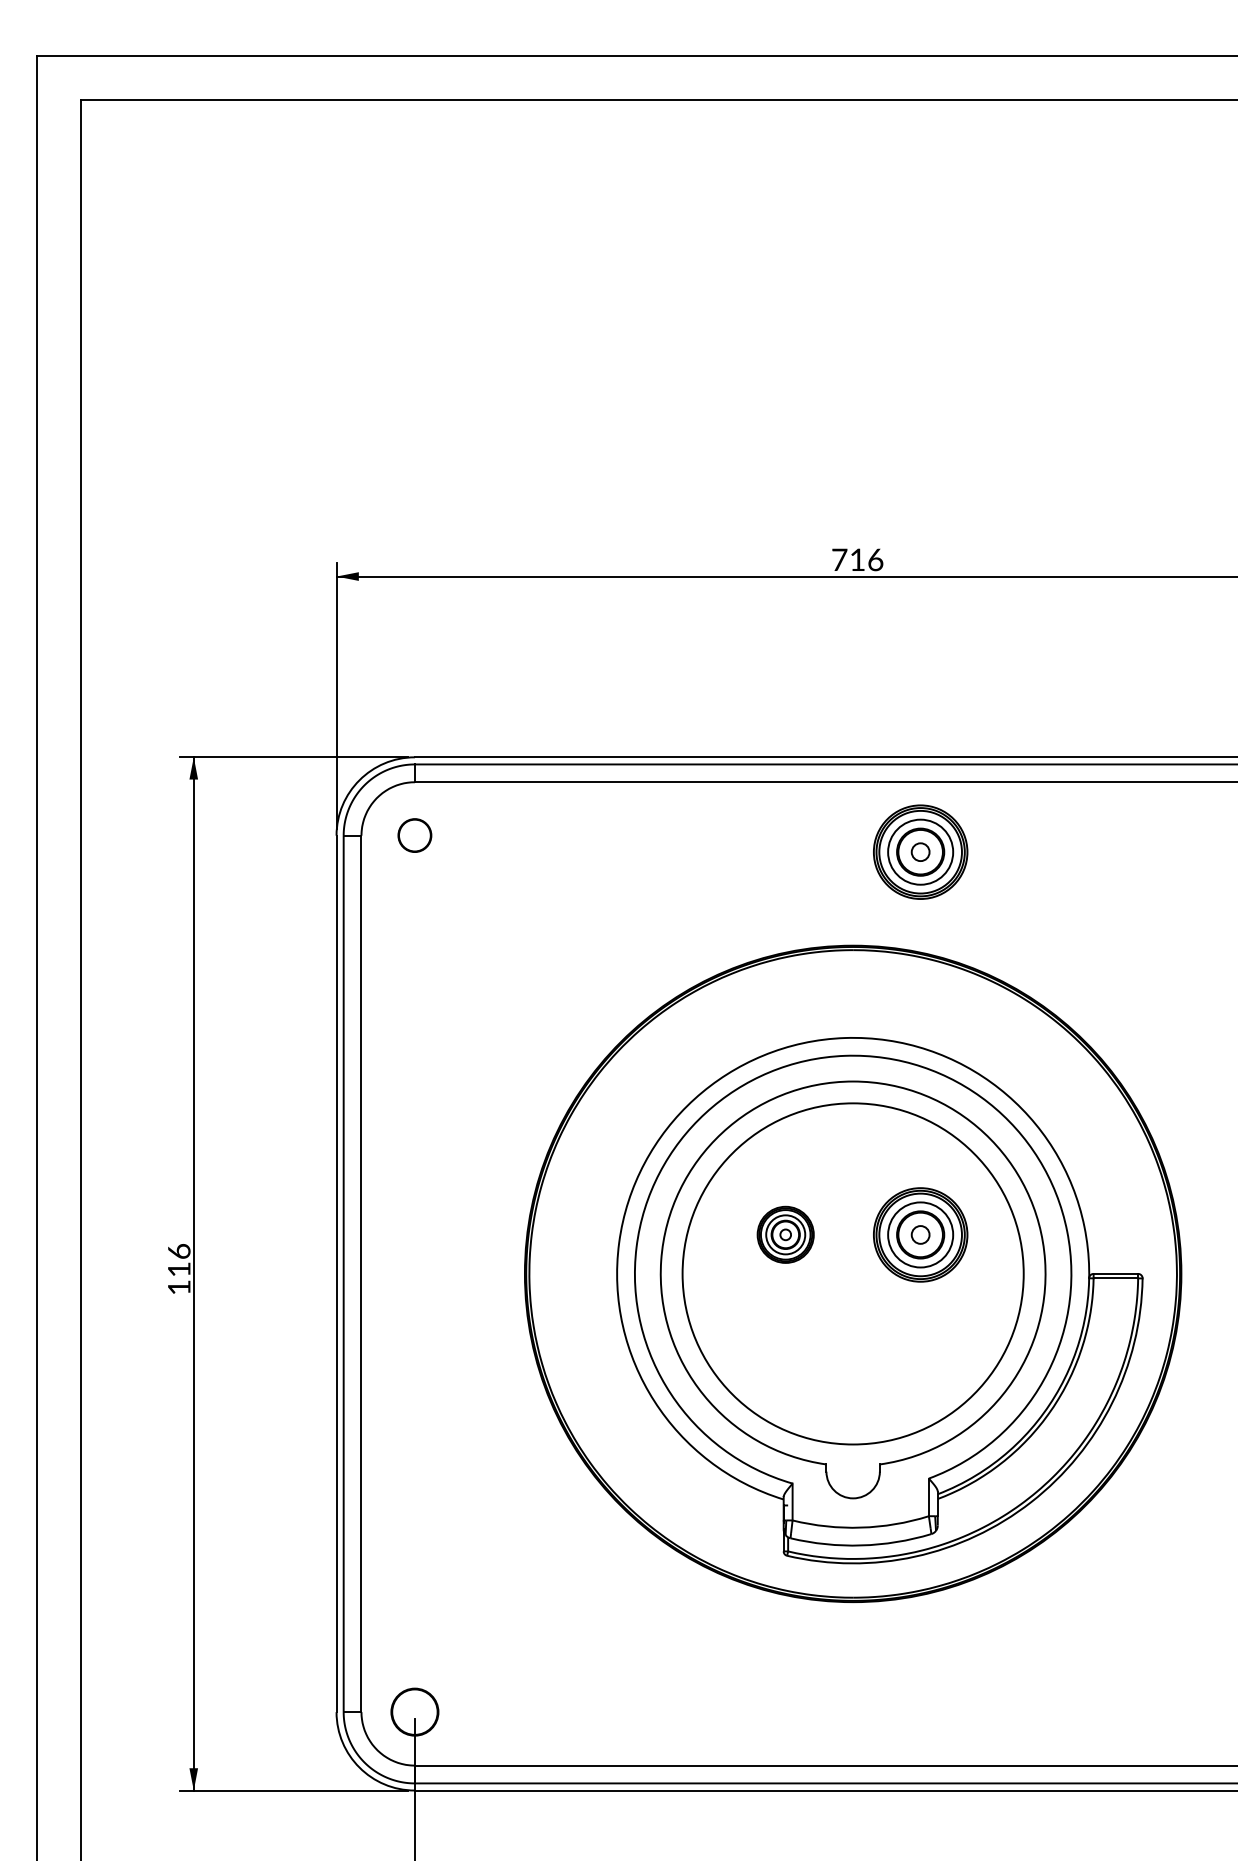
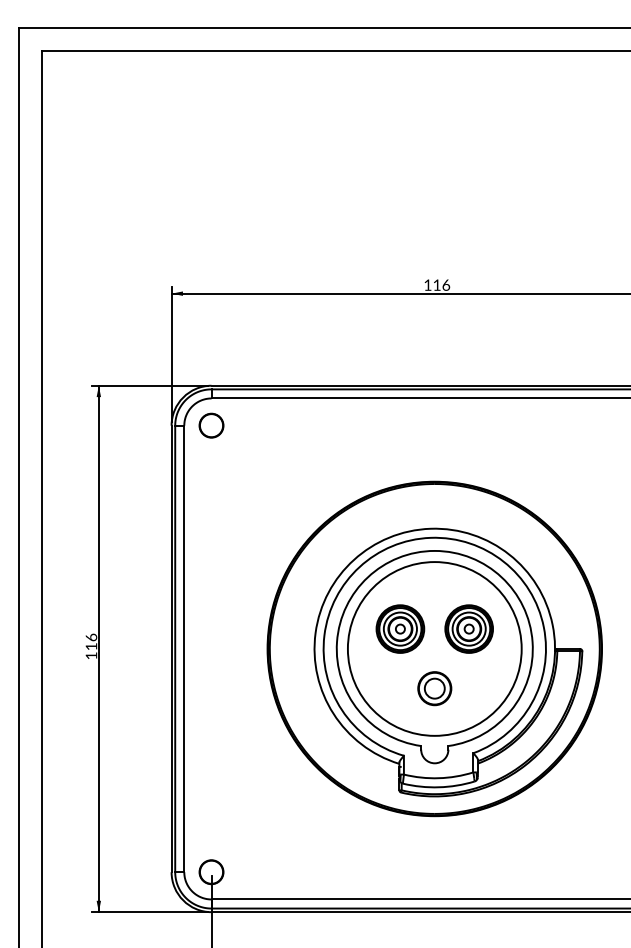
text: (838, 558) -> (427, 284), 716 -> 116
part: (414, 835) -> (211, 425), size x1.43
part: (919, 851) -> (468, 433), removed
part: (785, 1233) -> (400, 628), size x1.67
part: (852, 1351) -> (434, 688), added

